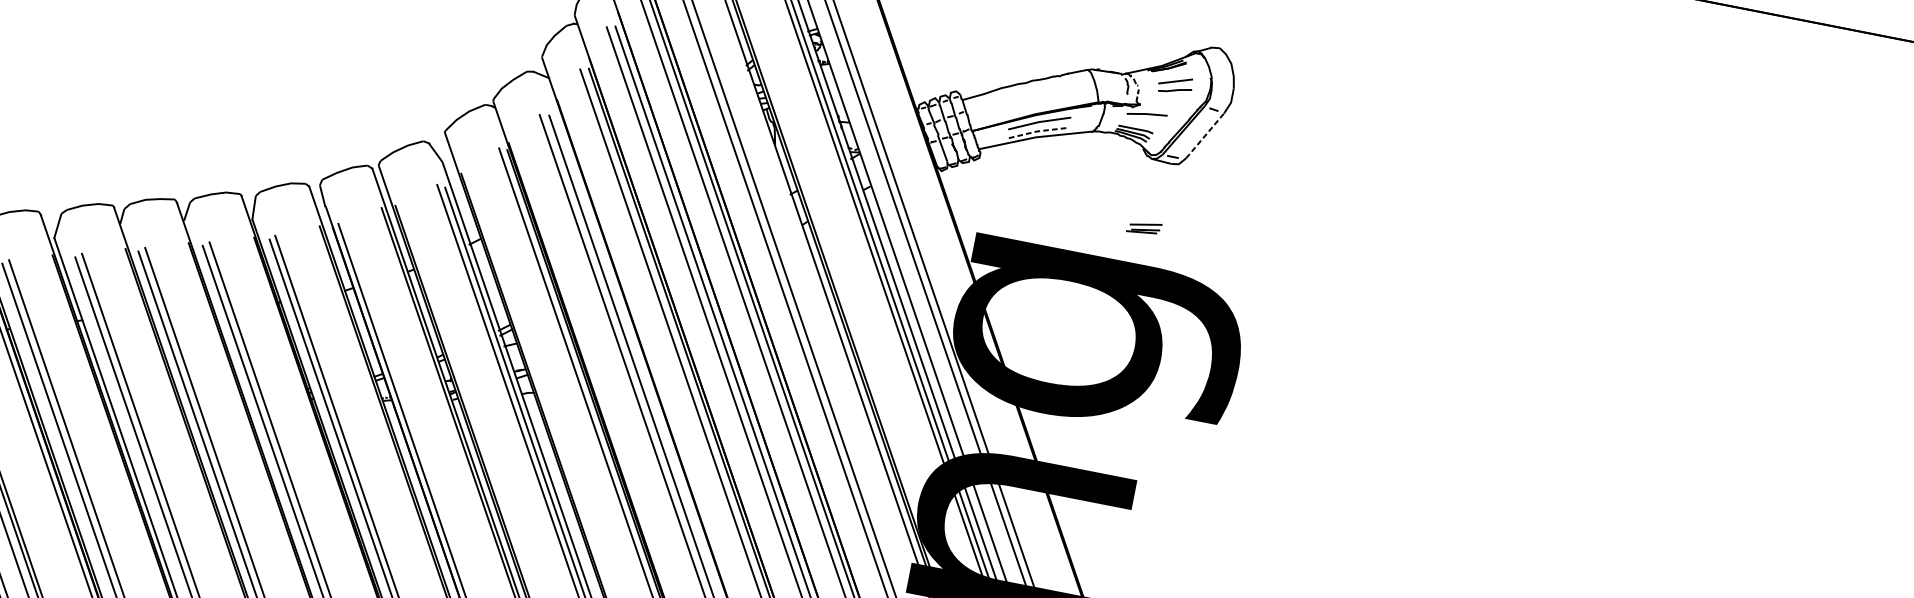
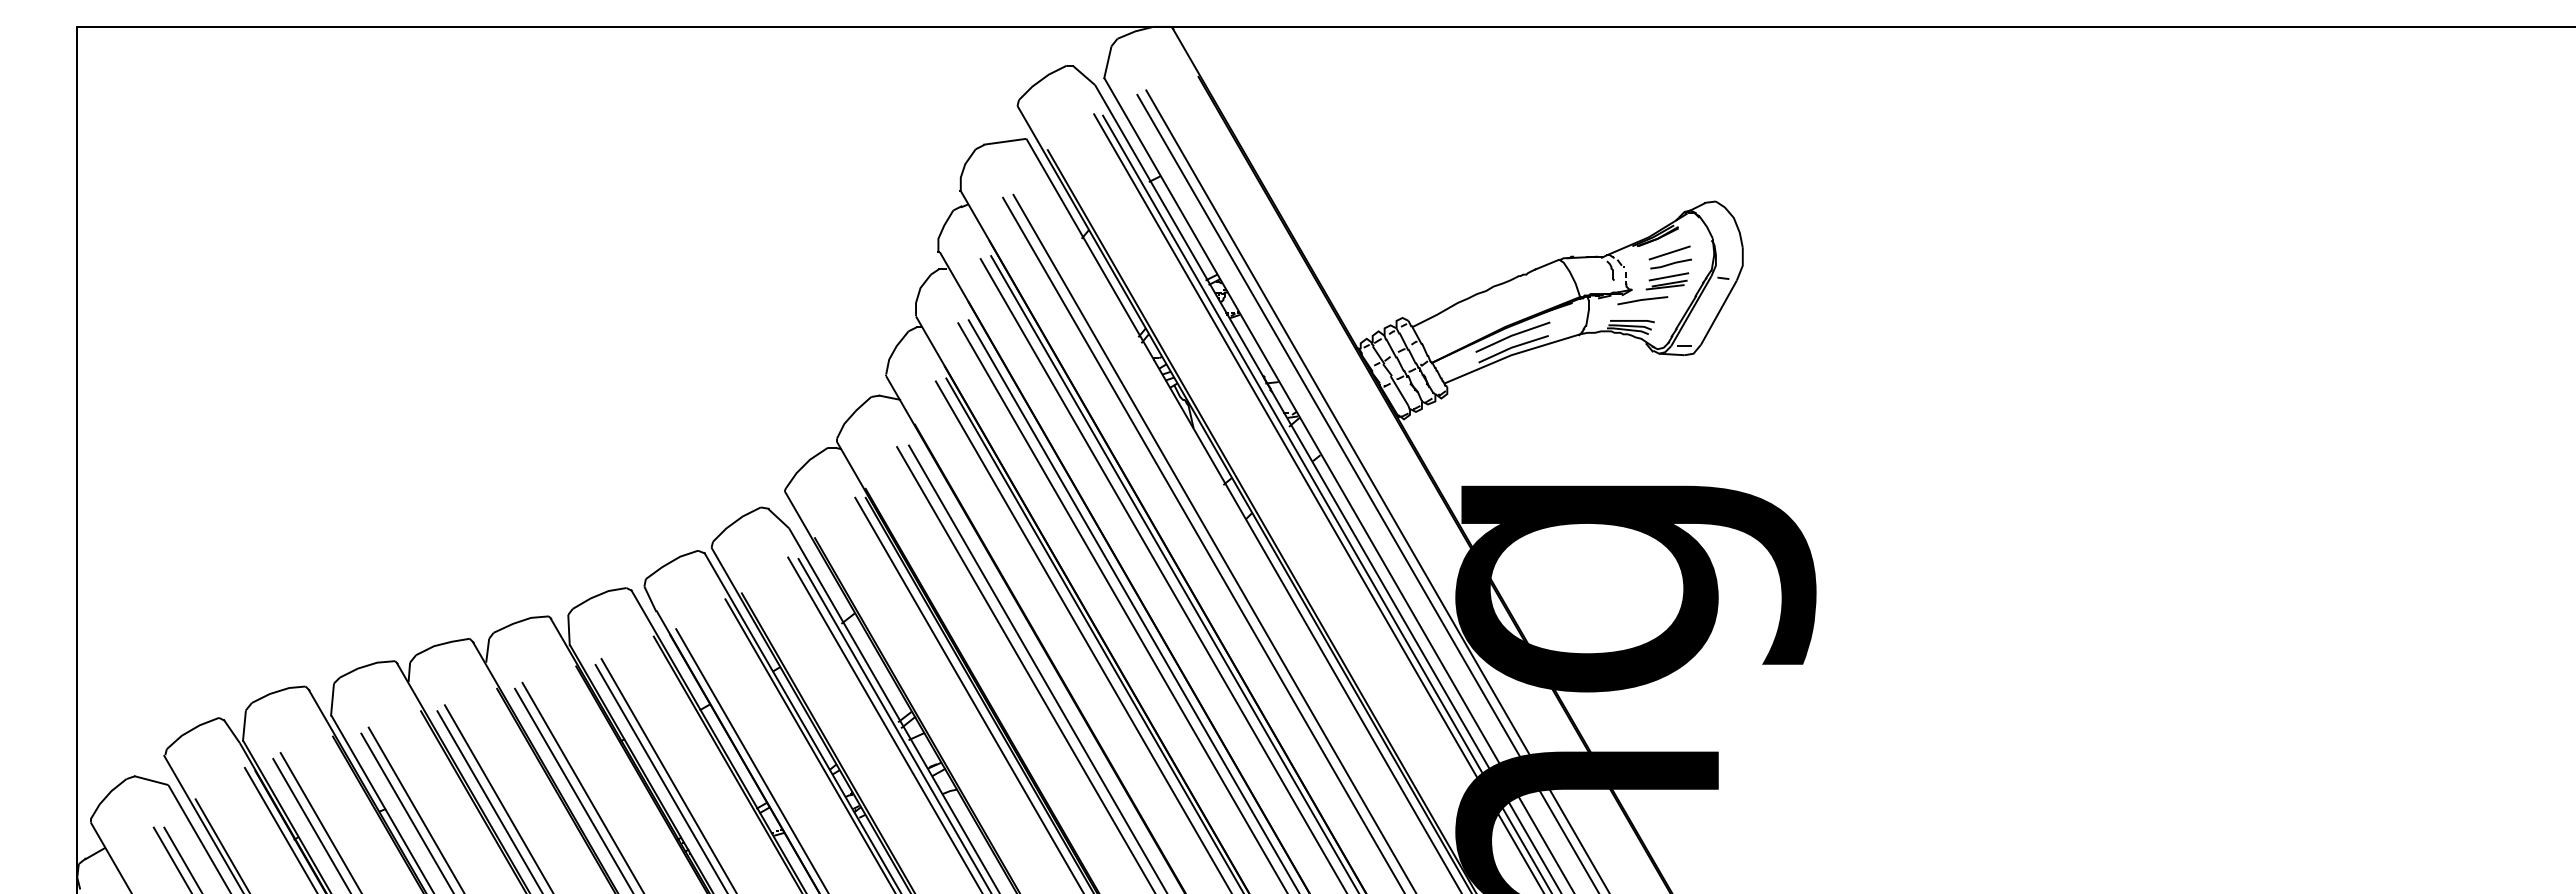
line: (1037, 131) -> (1512, 347), dashed -> solid
line: (1204, 135) -> (1718, 312), dashed -> solid
part: (1144, 228) -> (1667, 281), moved

